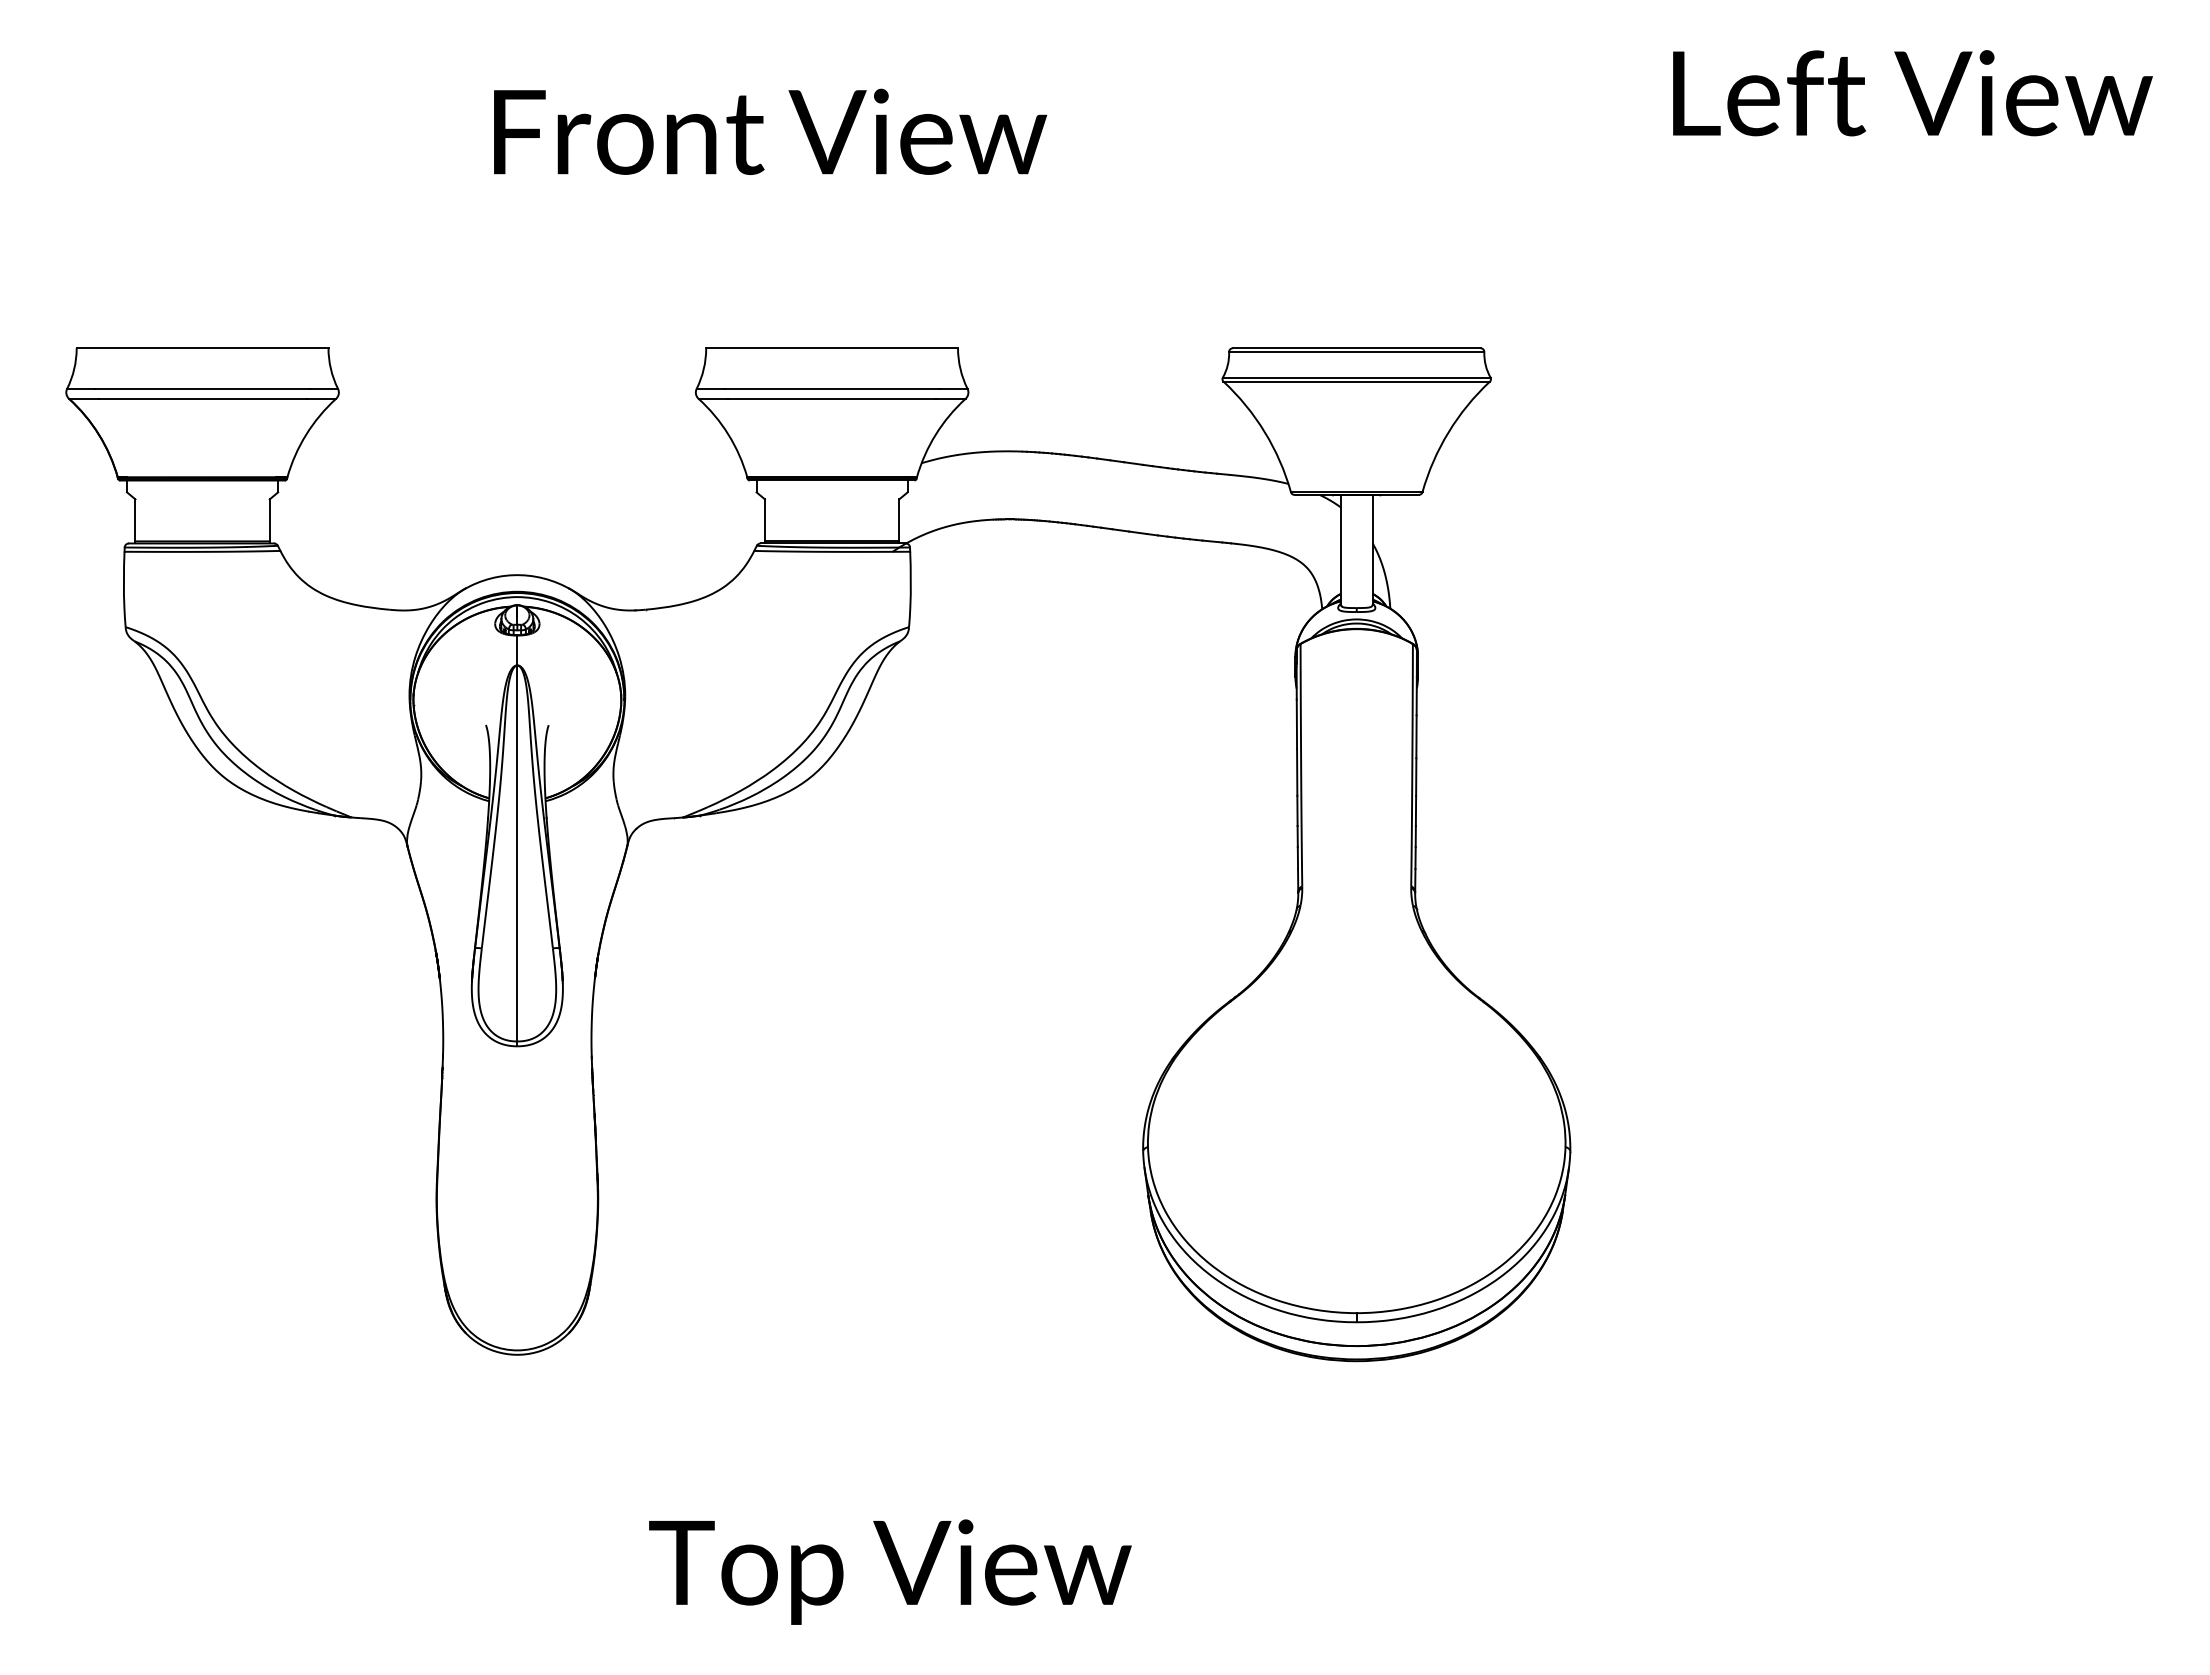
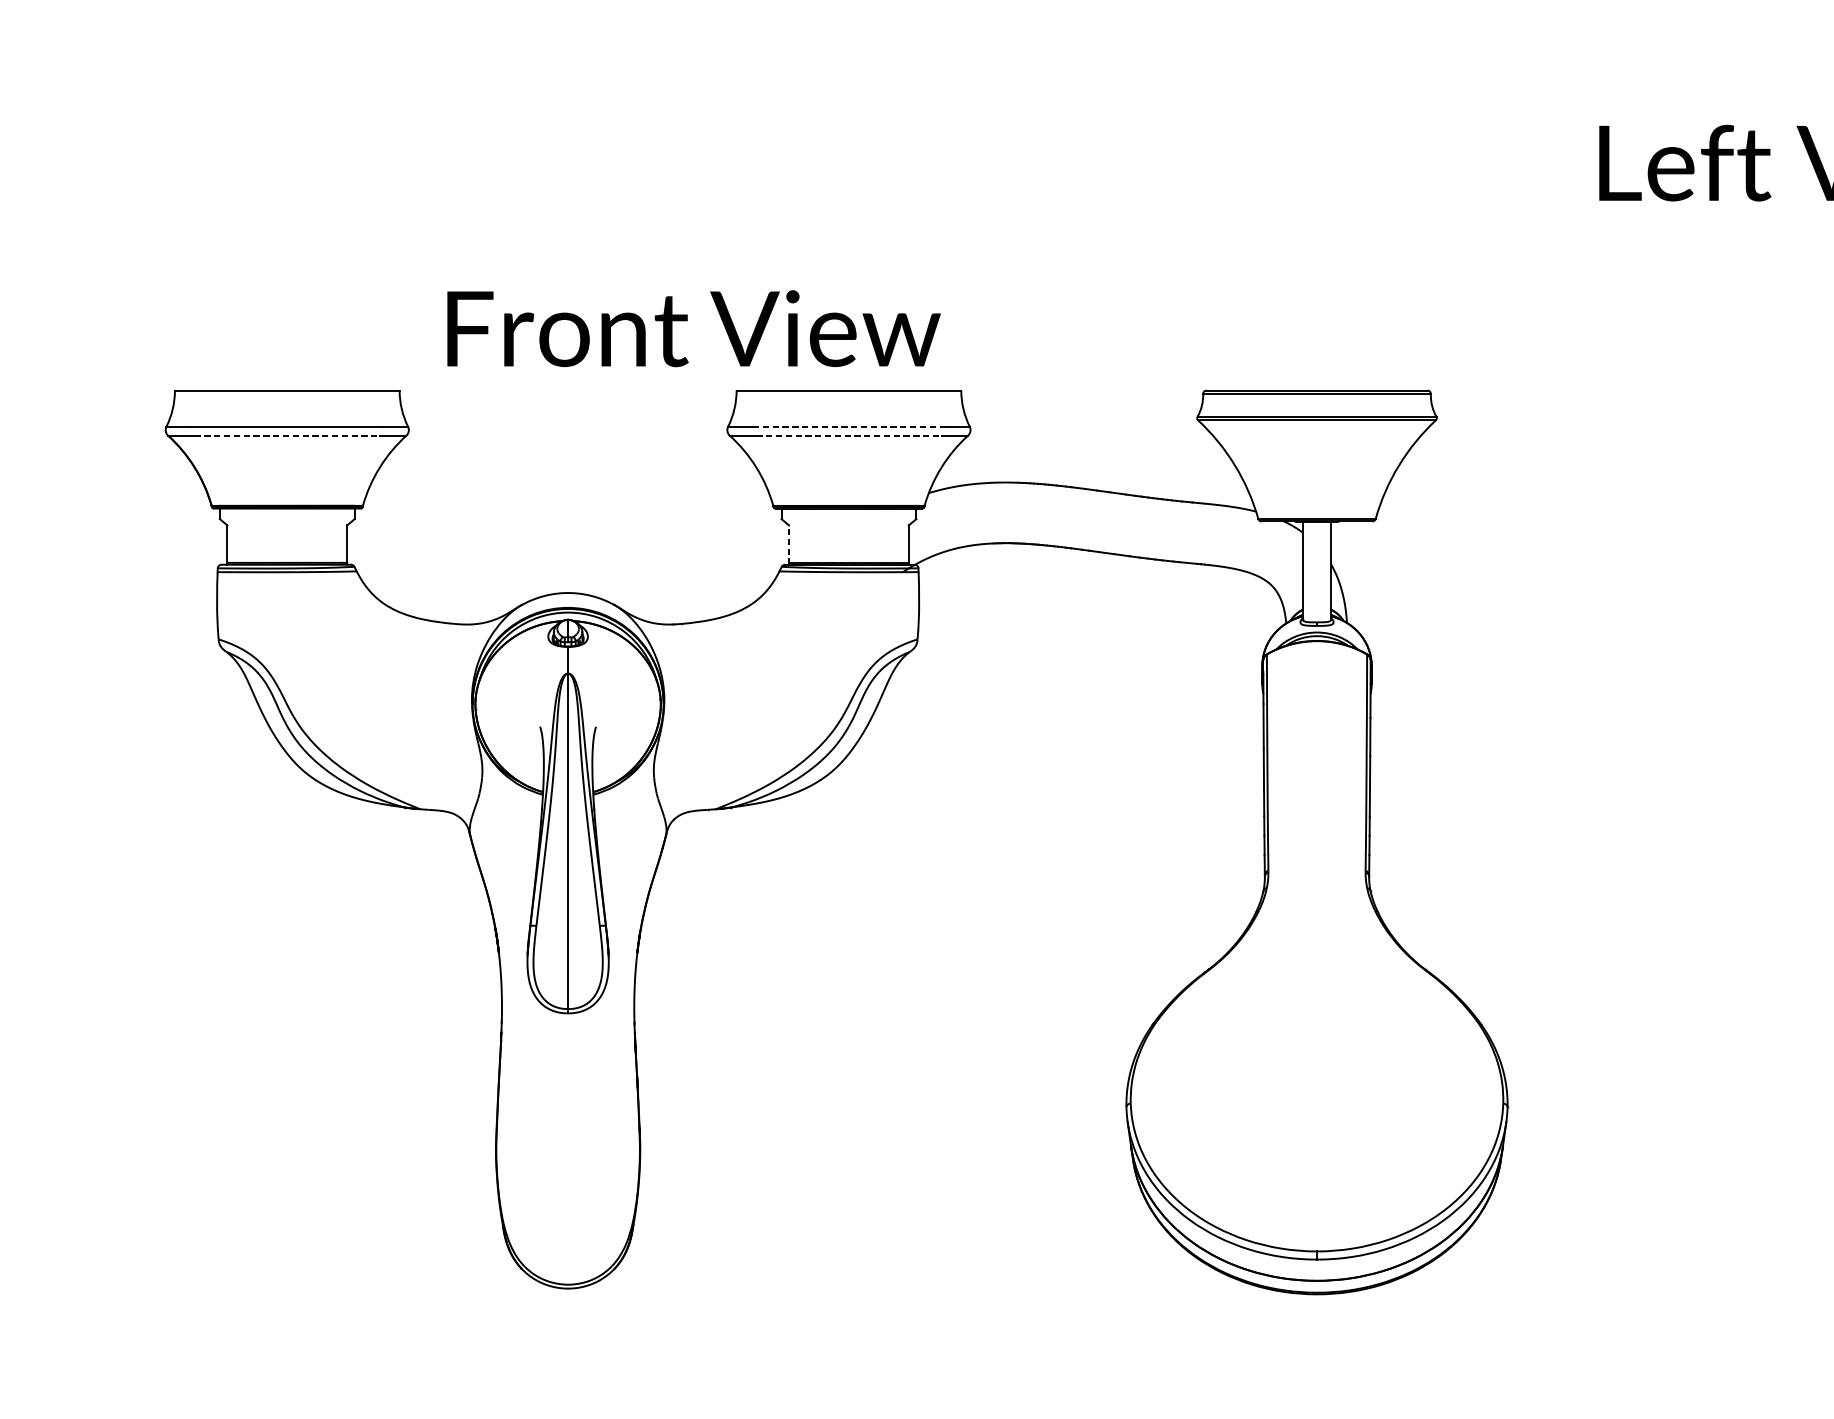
text: (770, 131) -> (694, 328), moved
line: (832, 388) -> (849, 426), solid -> dashed
line: (202, 398) -> (287, 435), solid -> dashed
line: (832, 398) -> (849, 435), solid -> dashed
line: (764, 520) -> (788, 544), solid -> dashed

